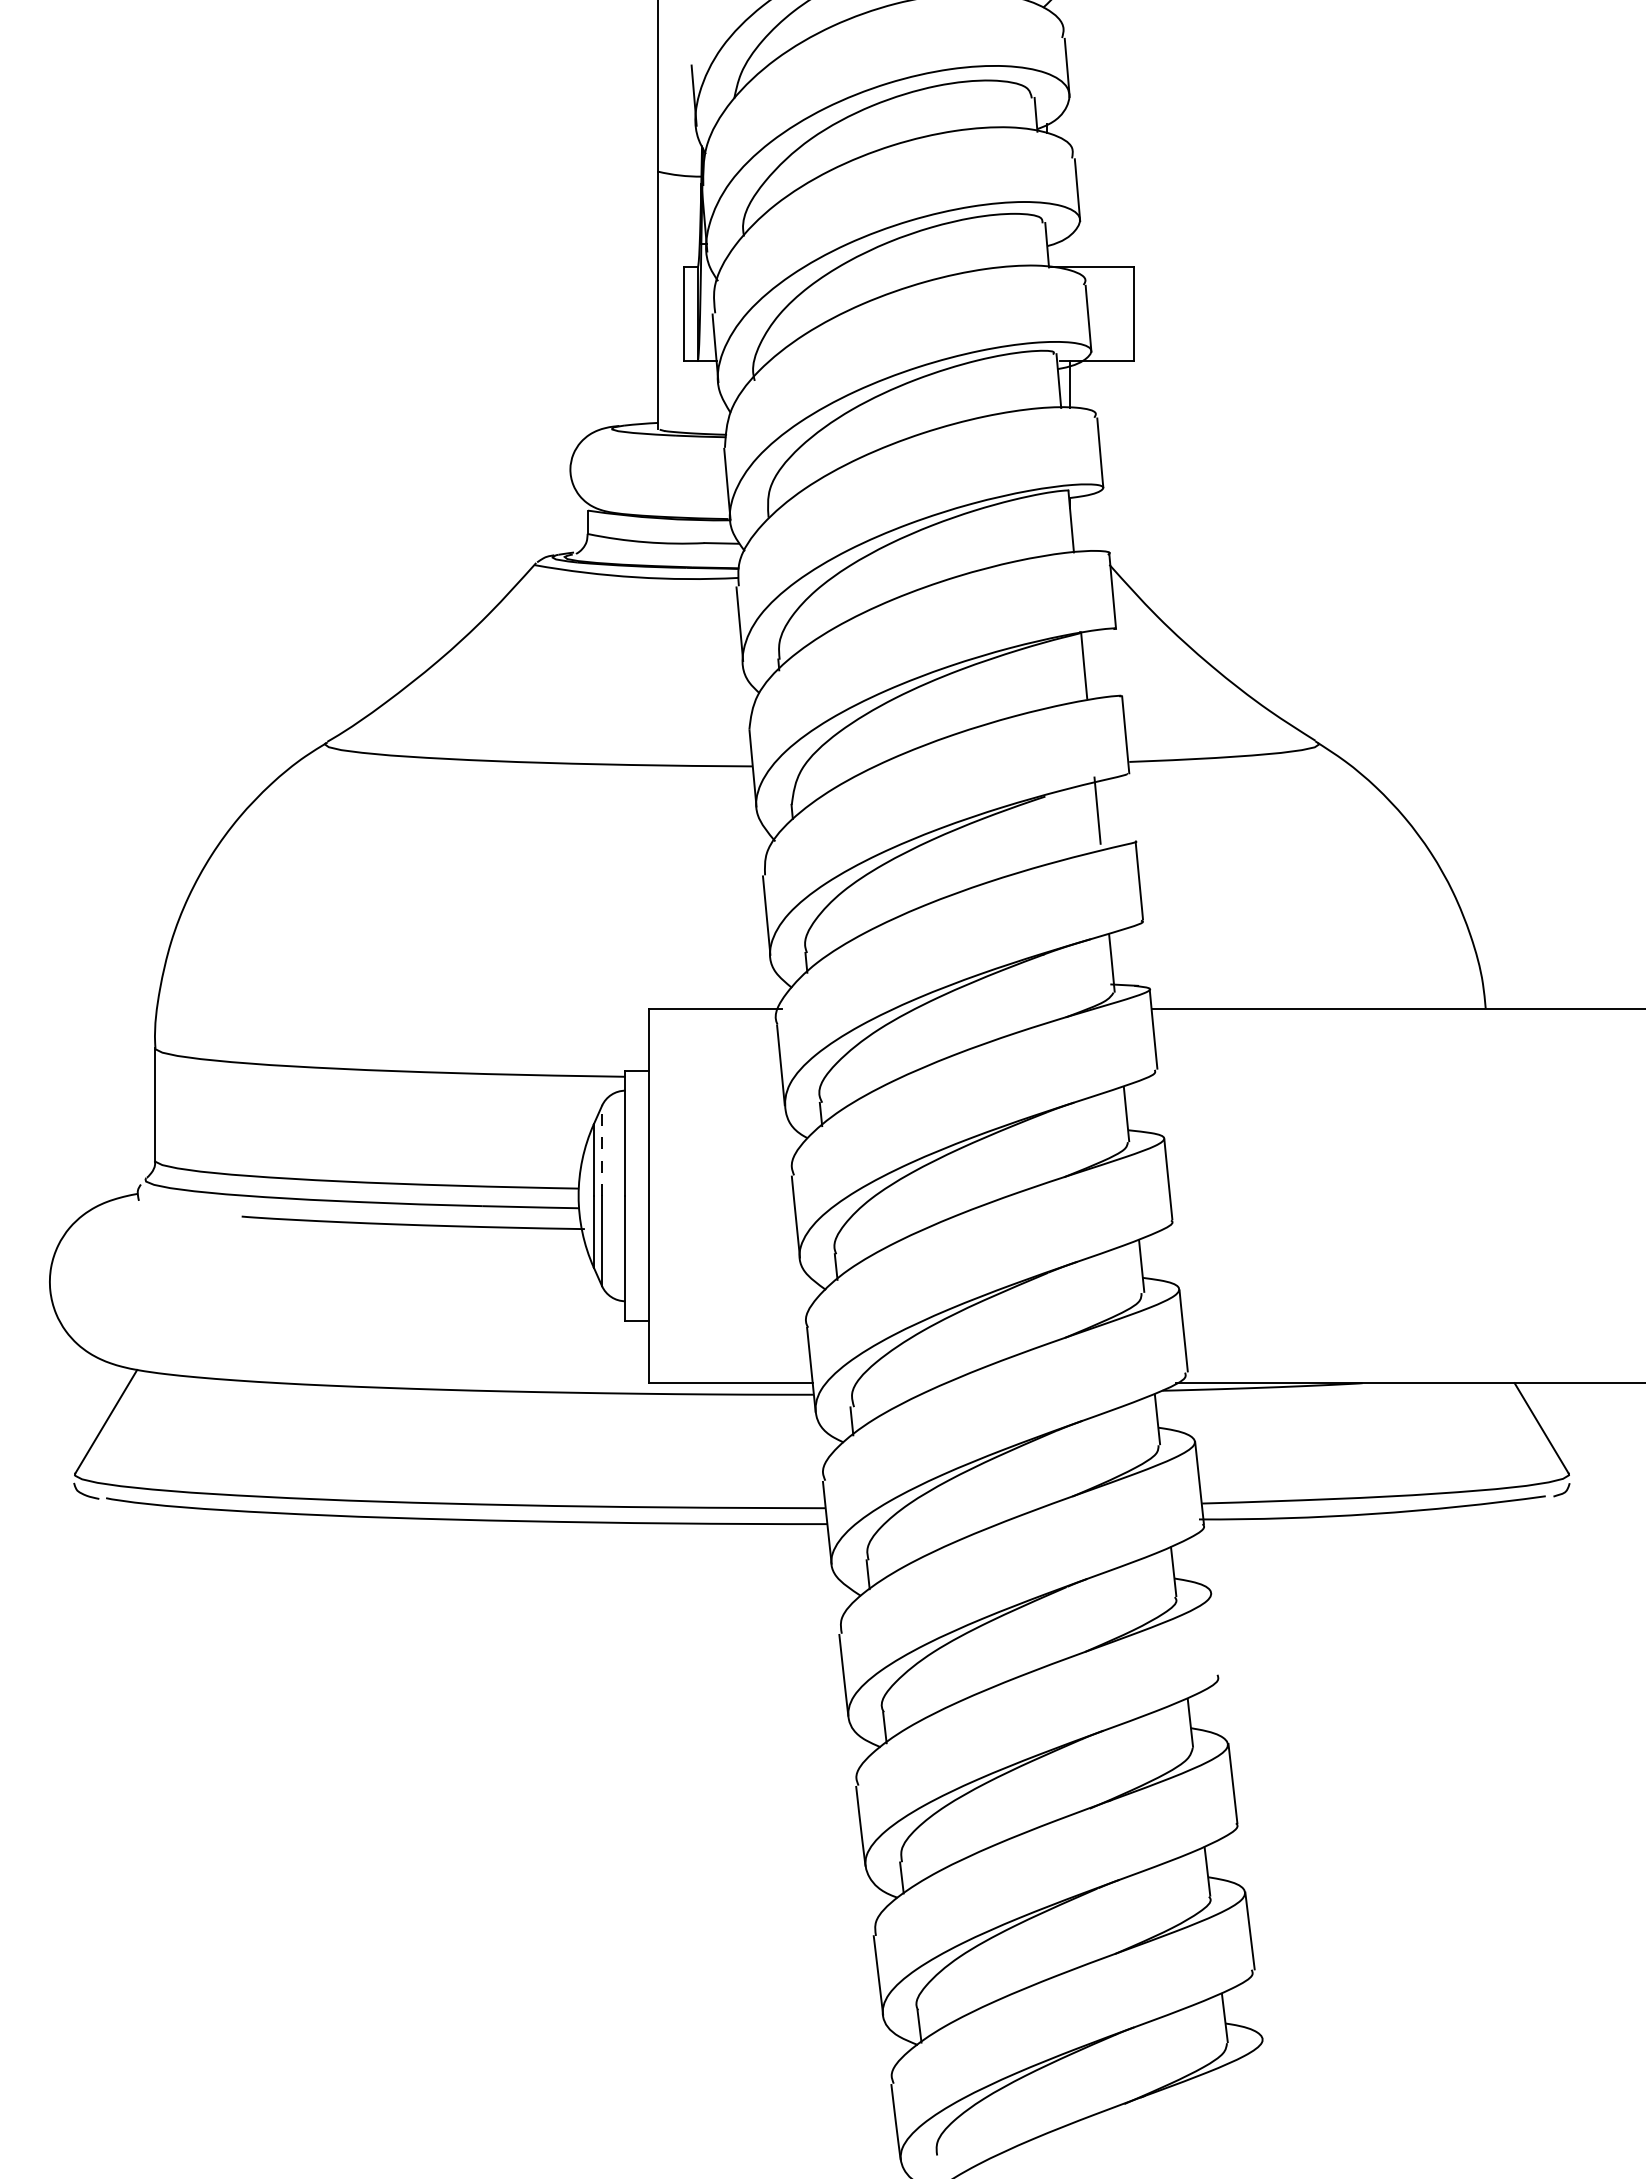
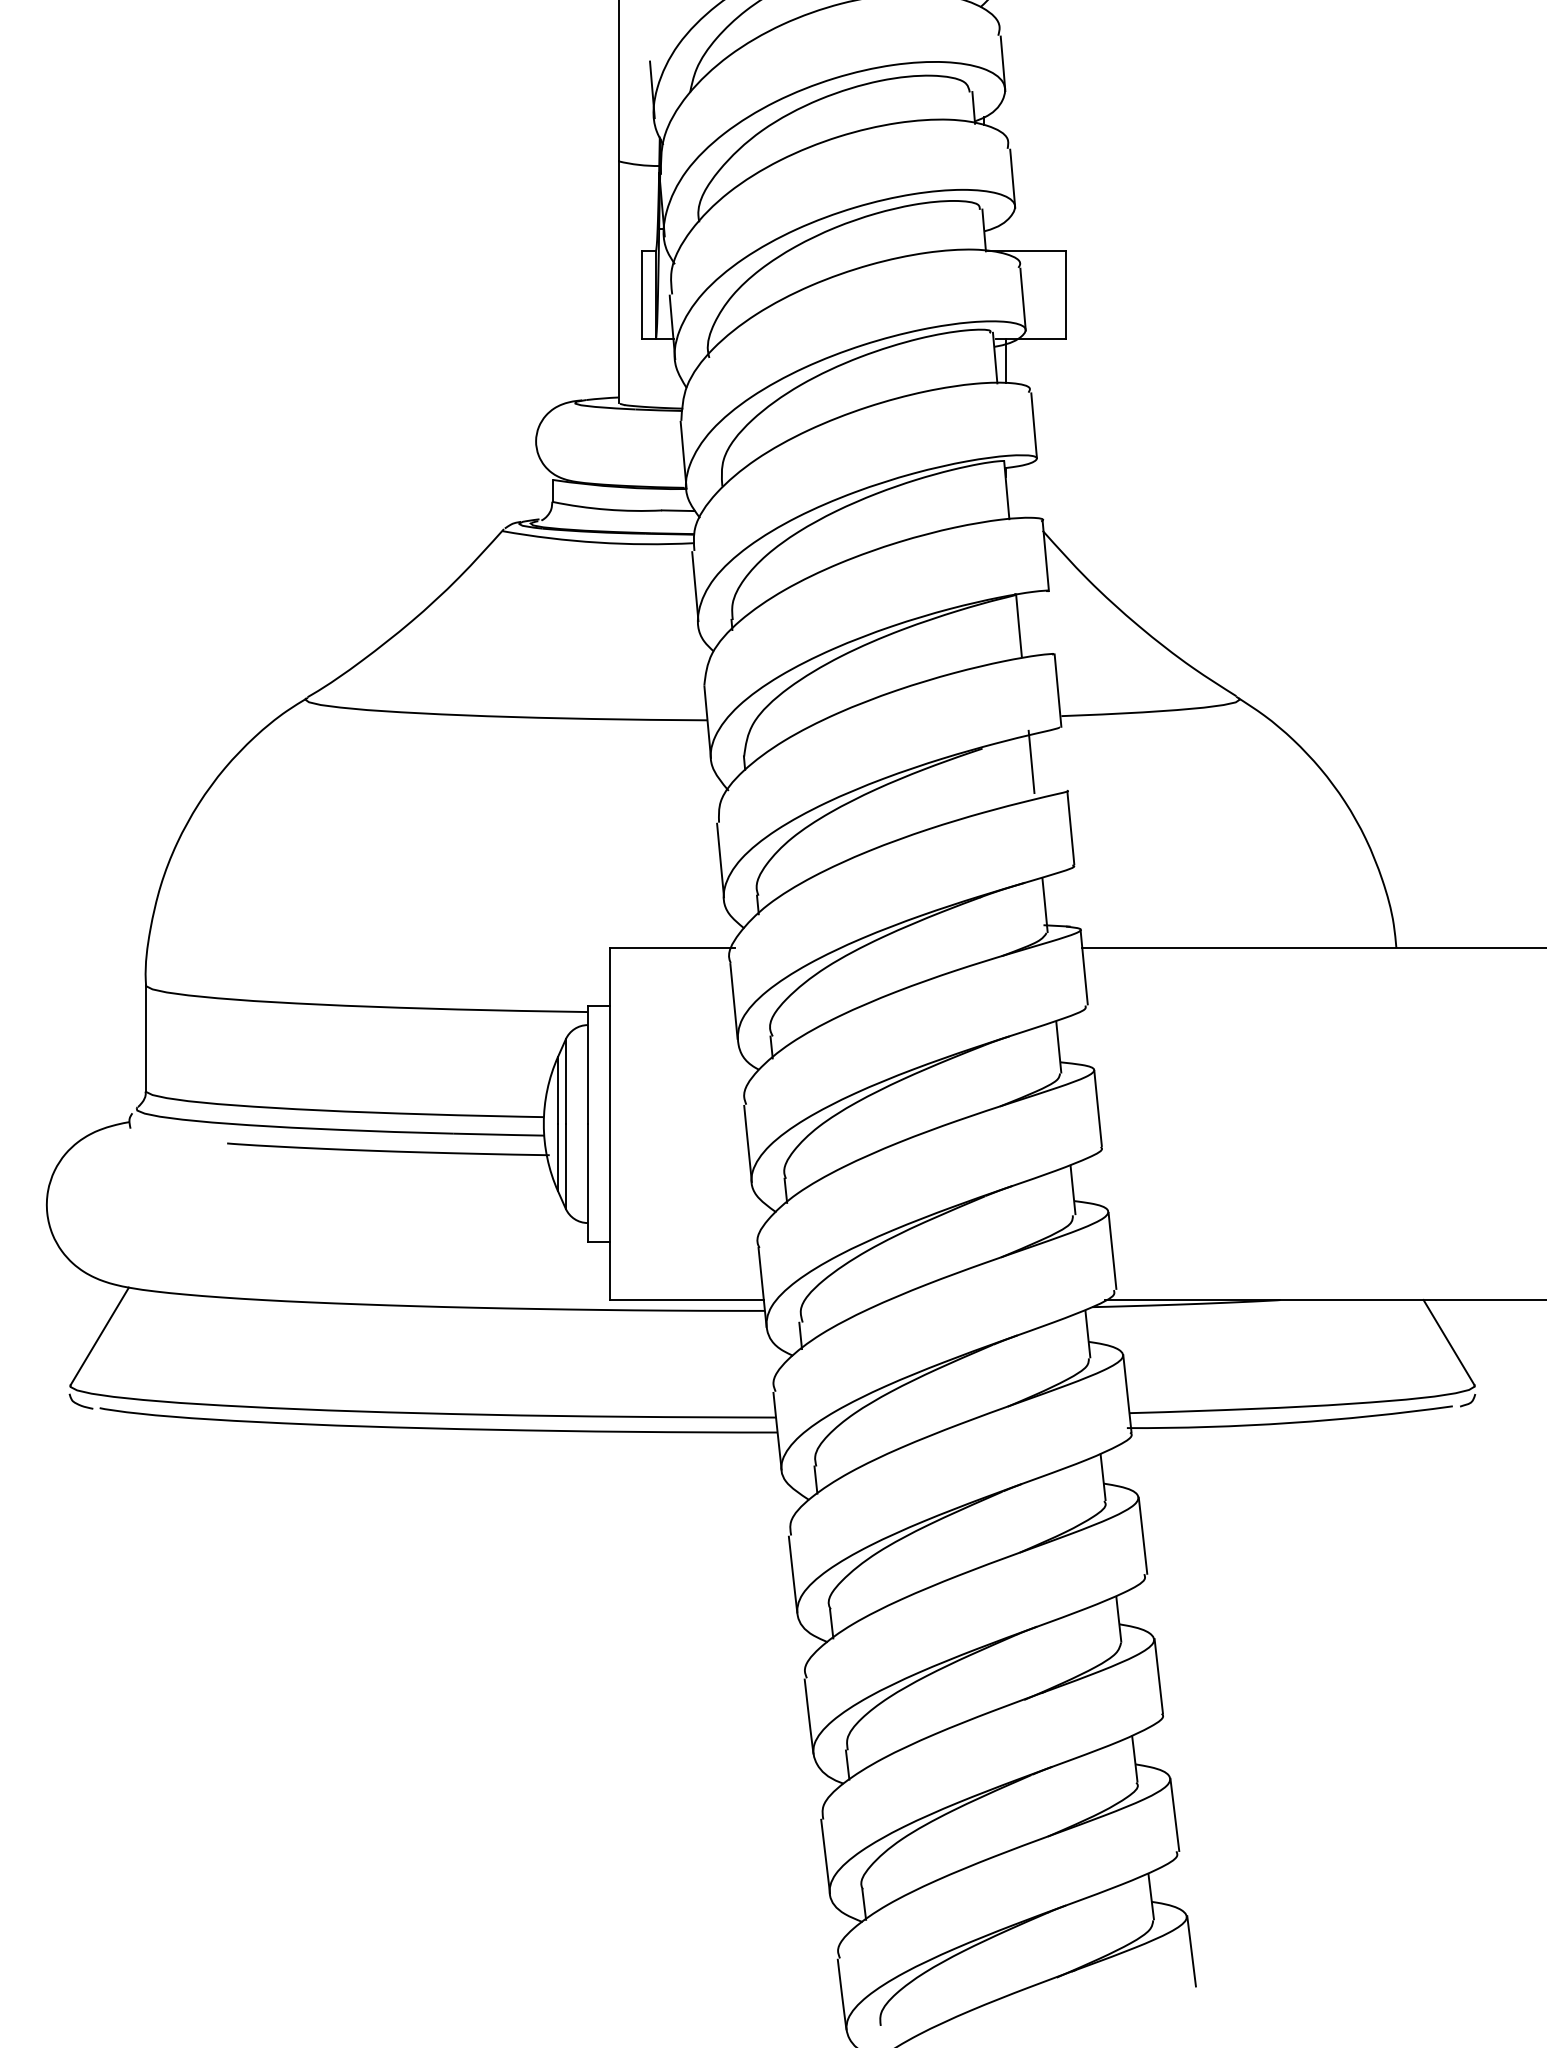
line: (602, 1150) -> (566, 1081), dashed -> solid
line: (1215, 1633) -> (1142, 1535), added
line: (1267, 2075) -> (1191, 1950), added

